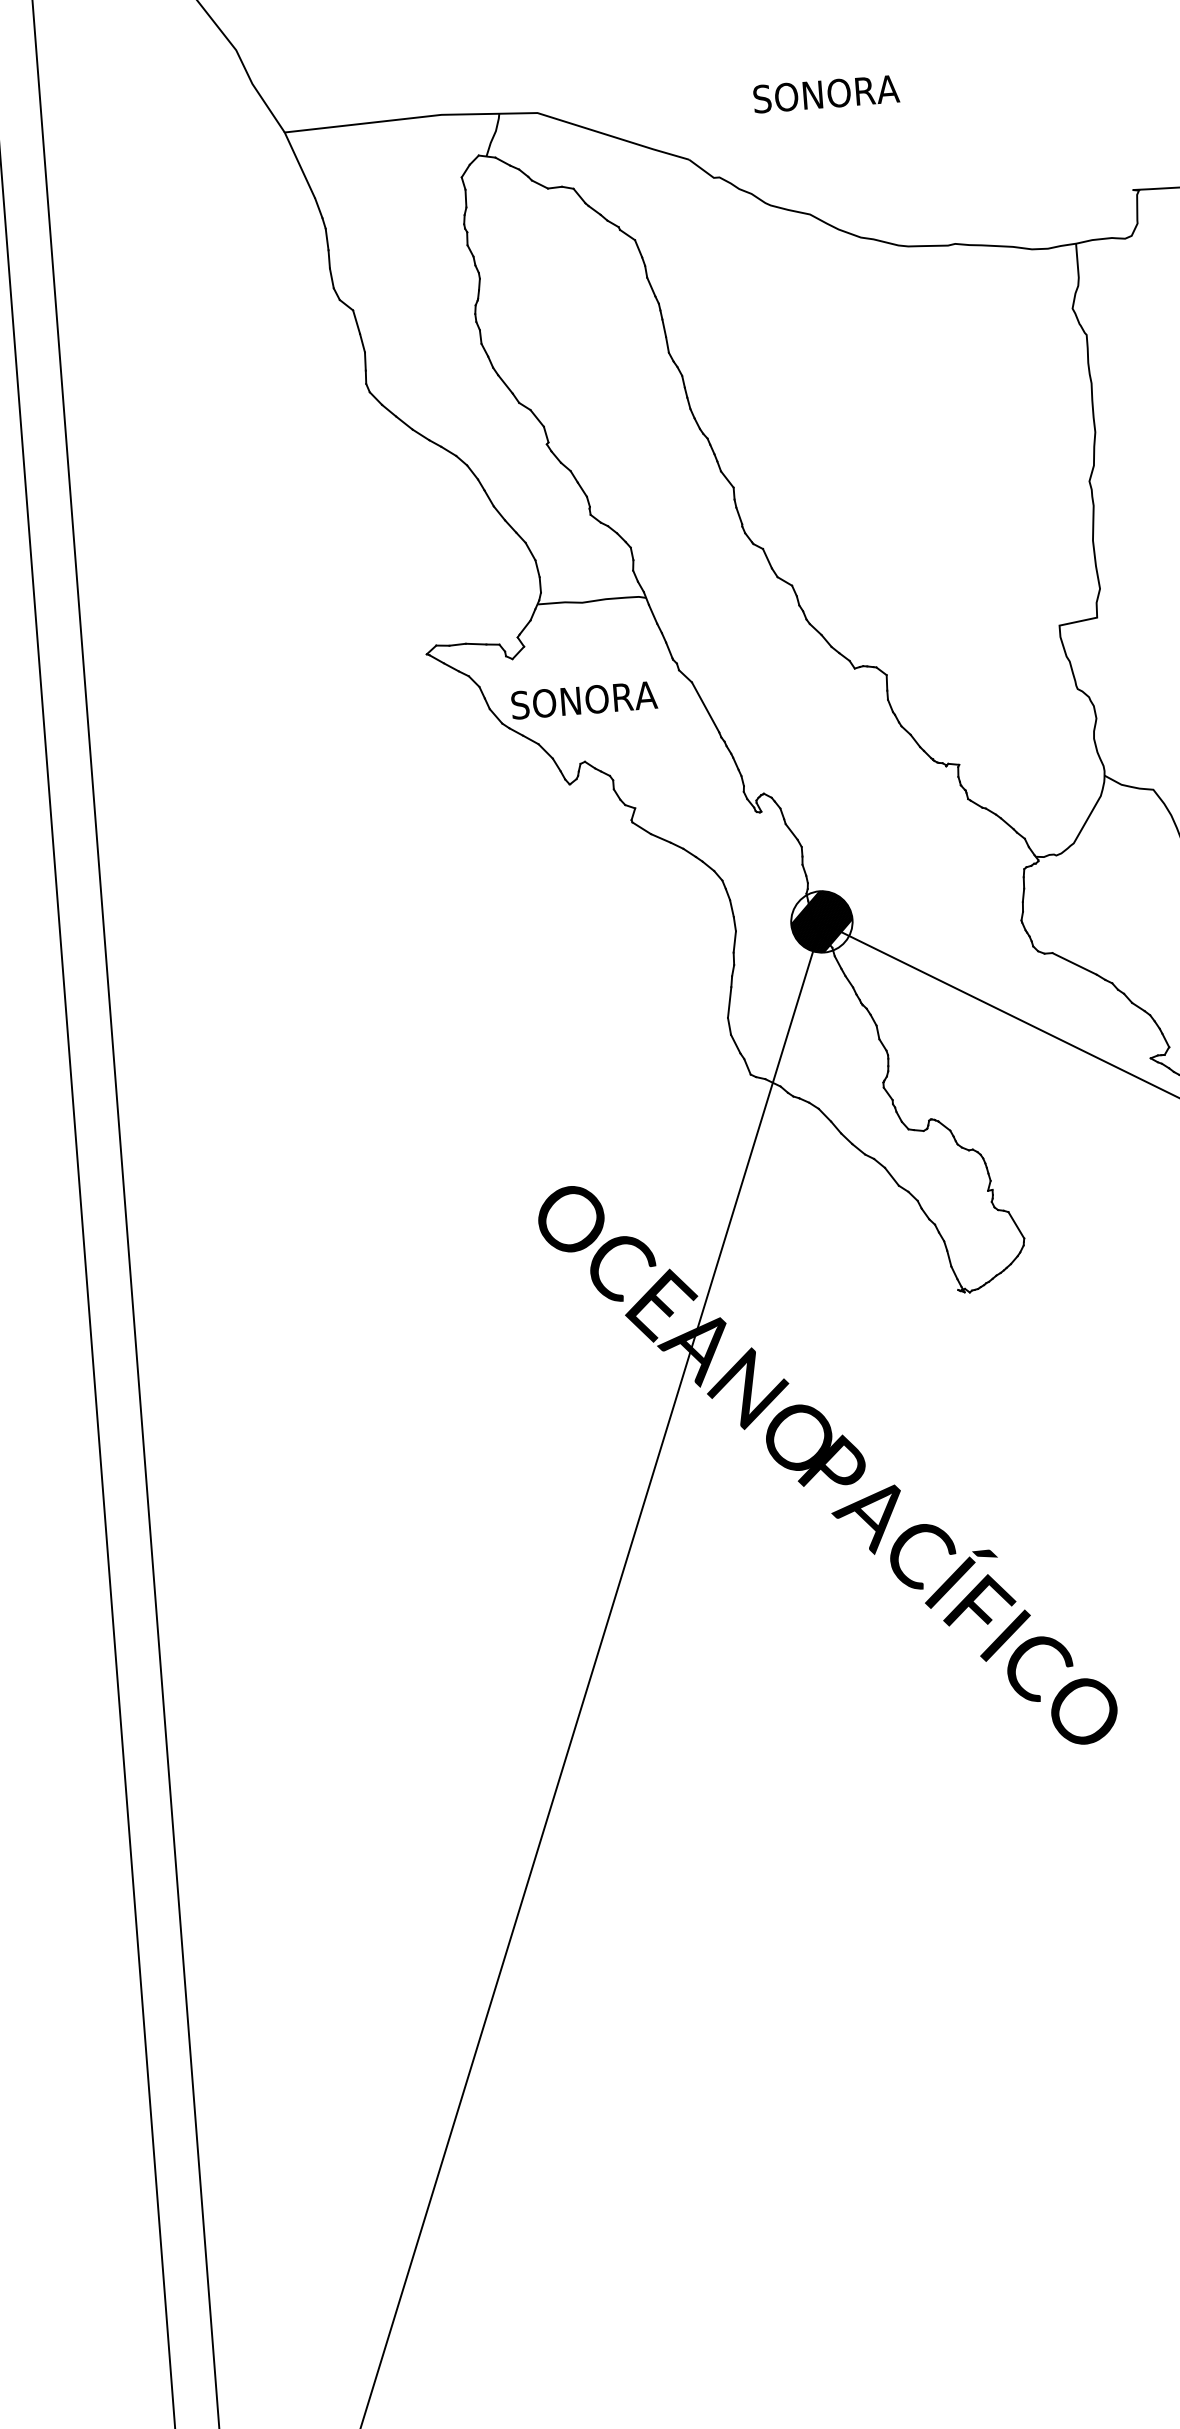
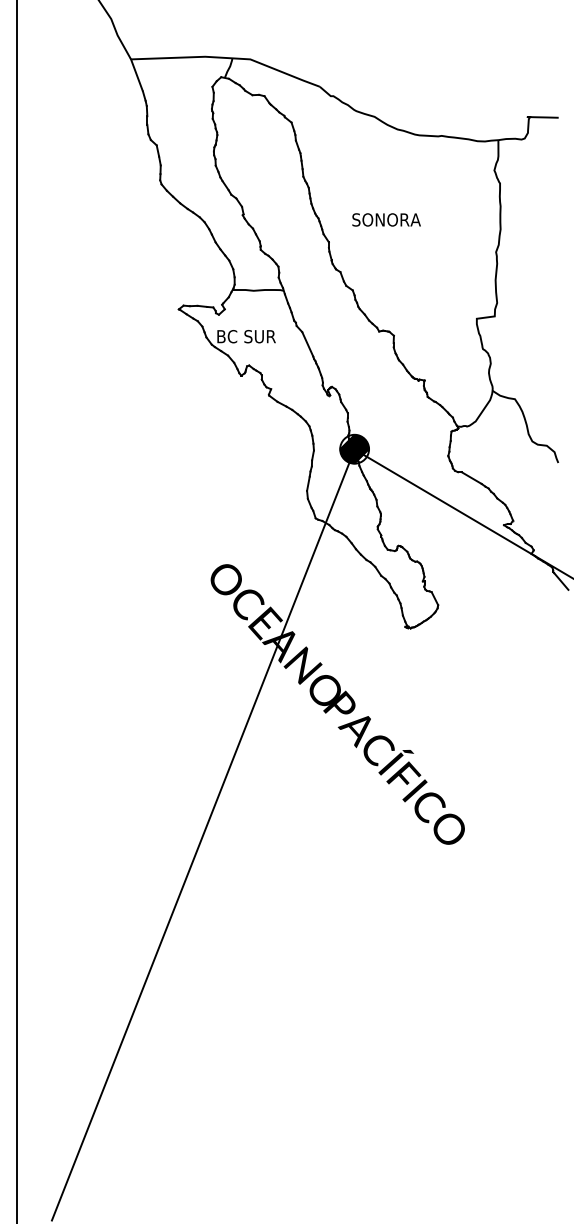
text: (826, 93) -> (386, 219), moved
text: (582, 700) -> (250, 336), SONORA -> BC SUR

